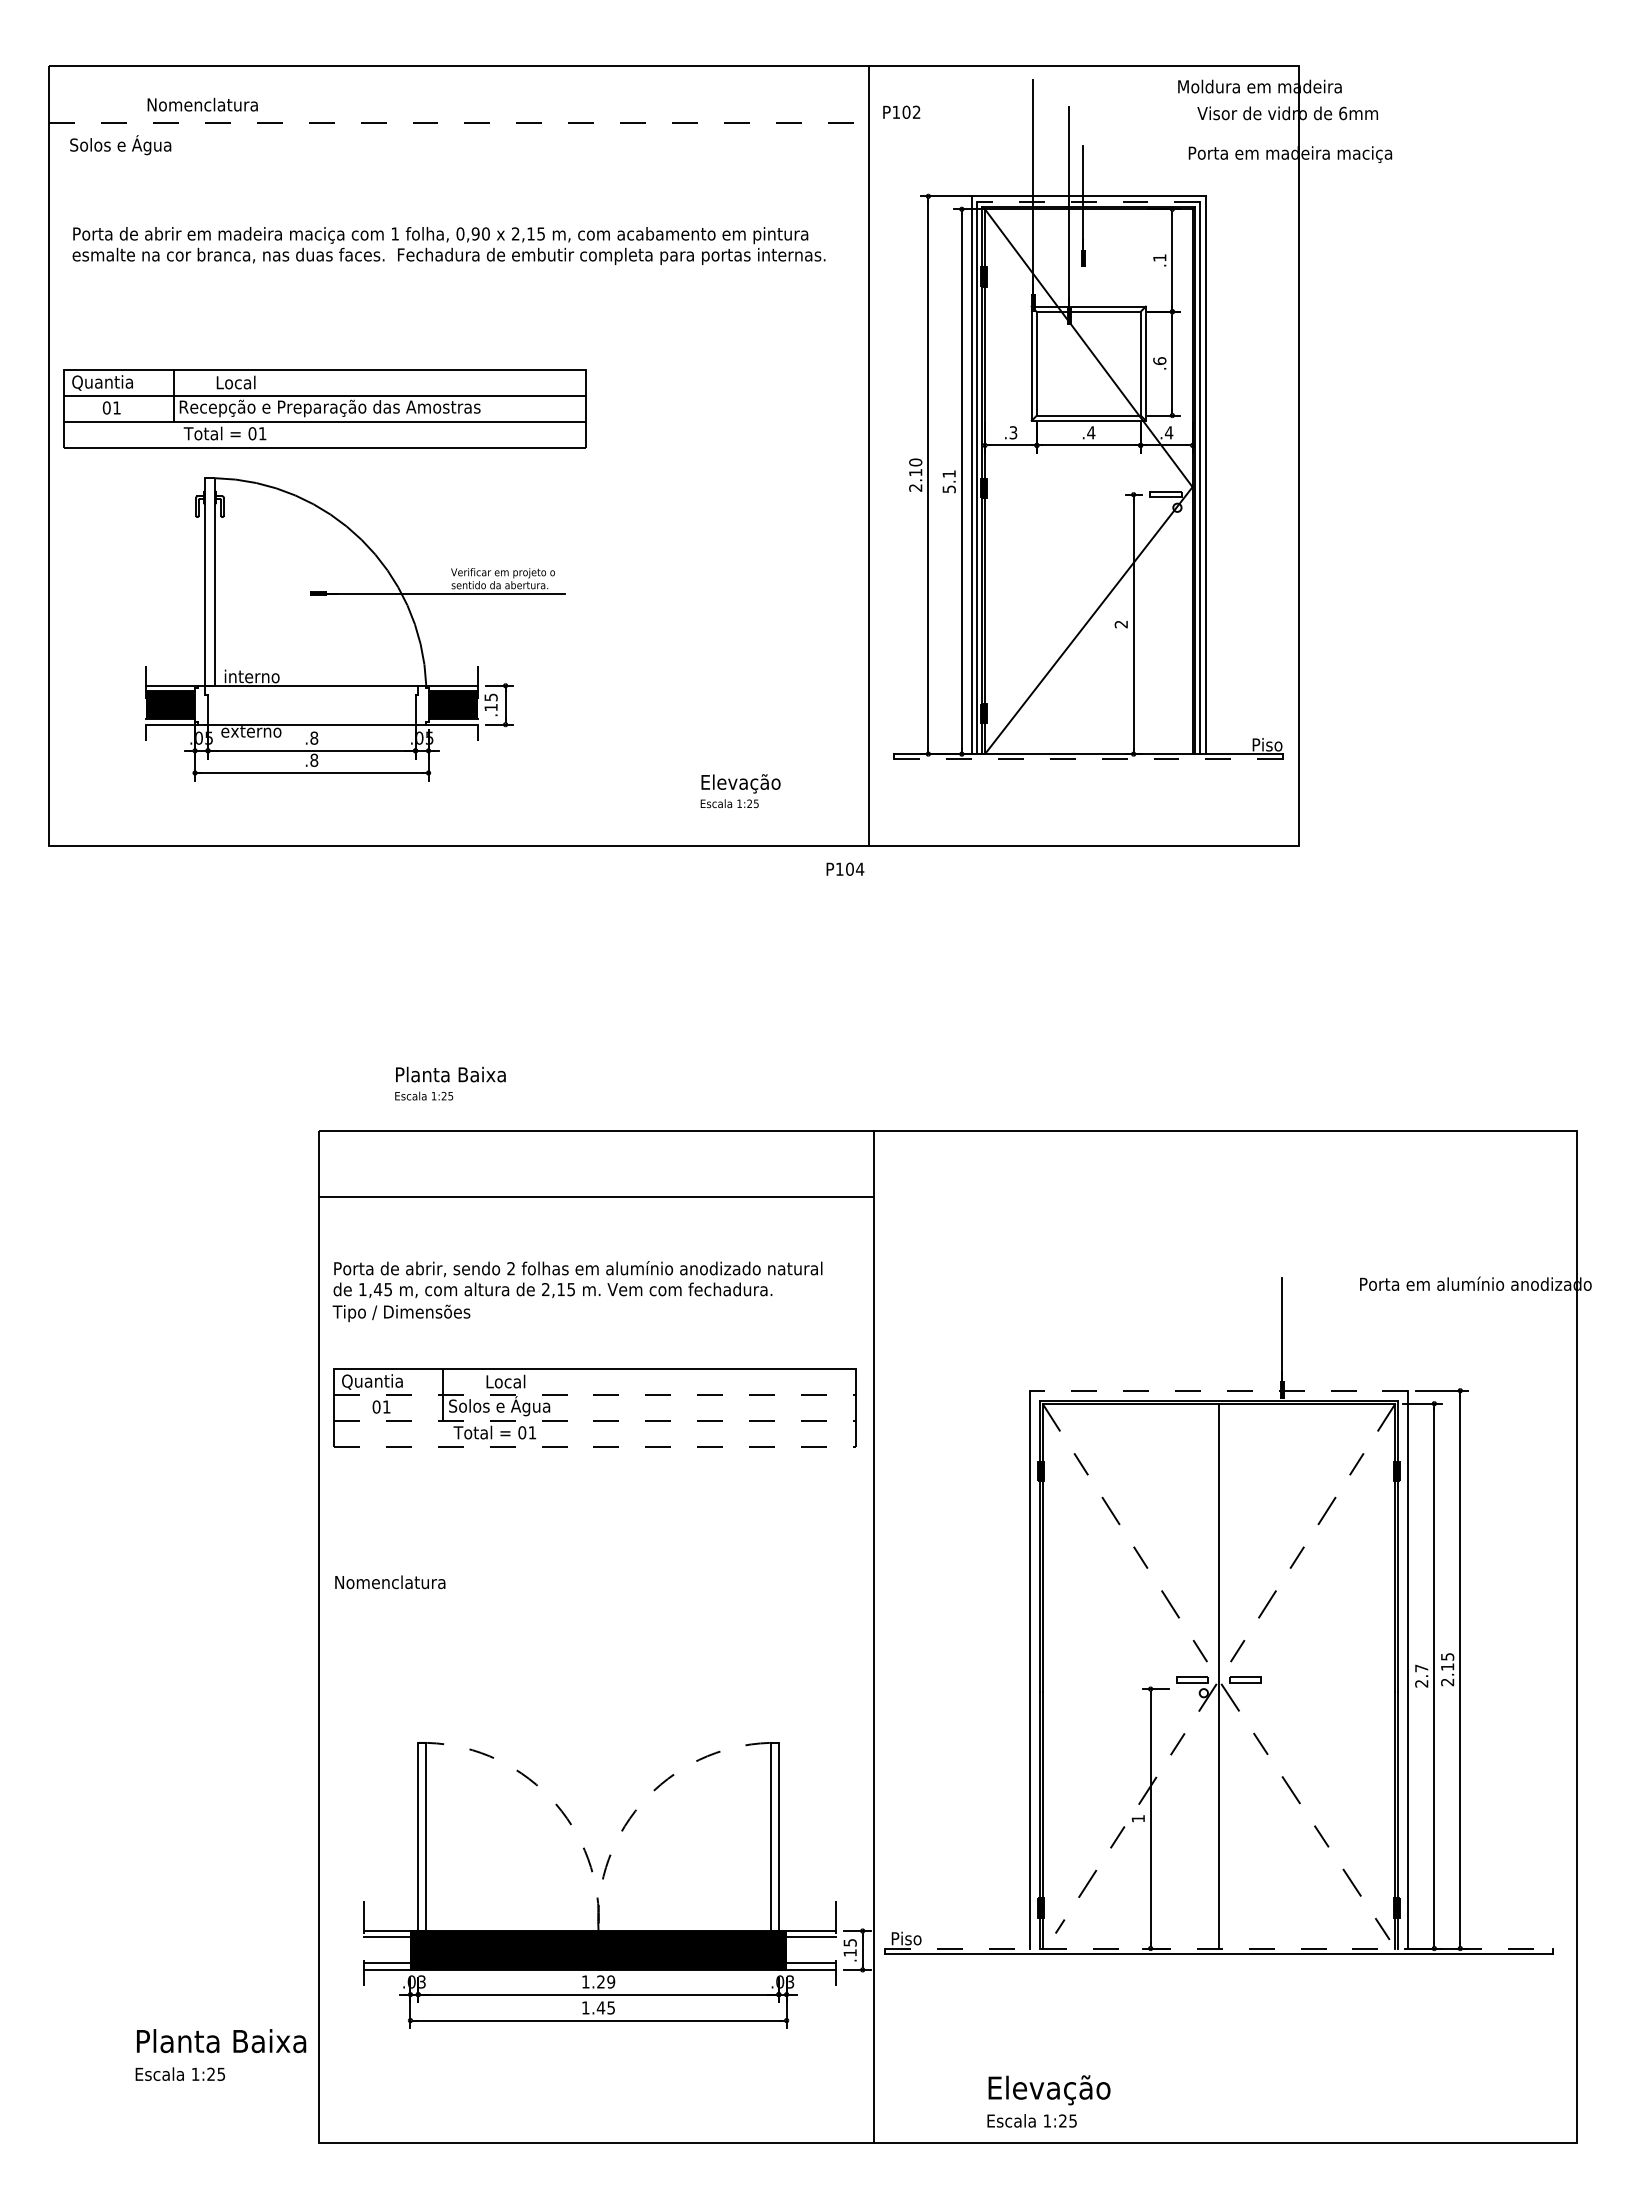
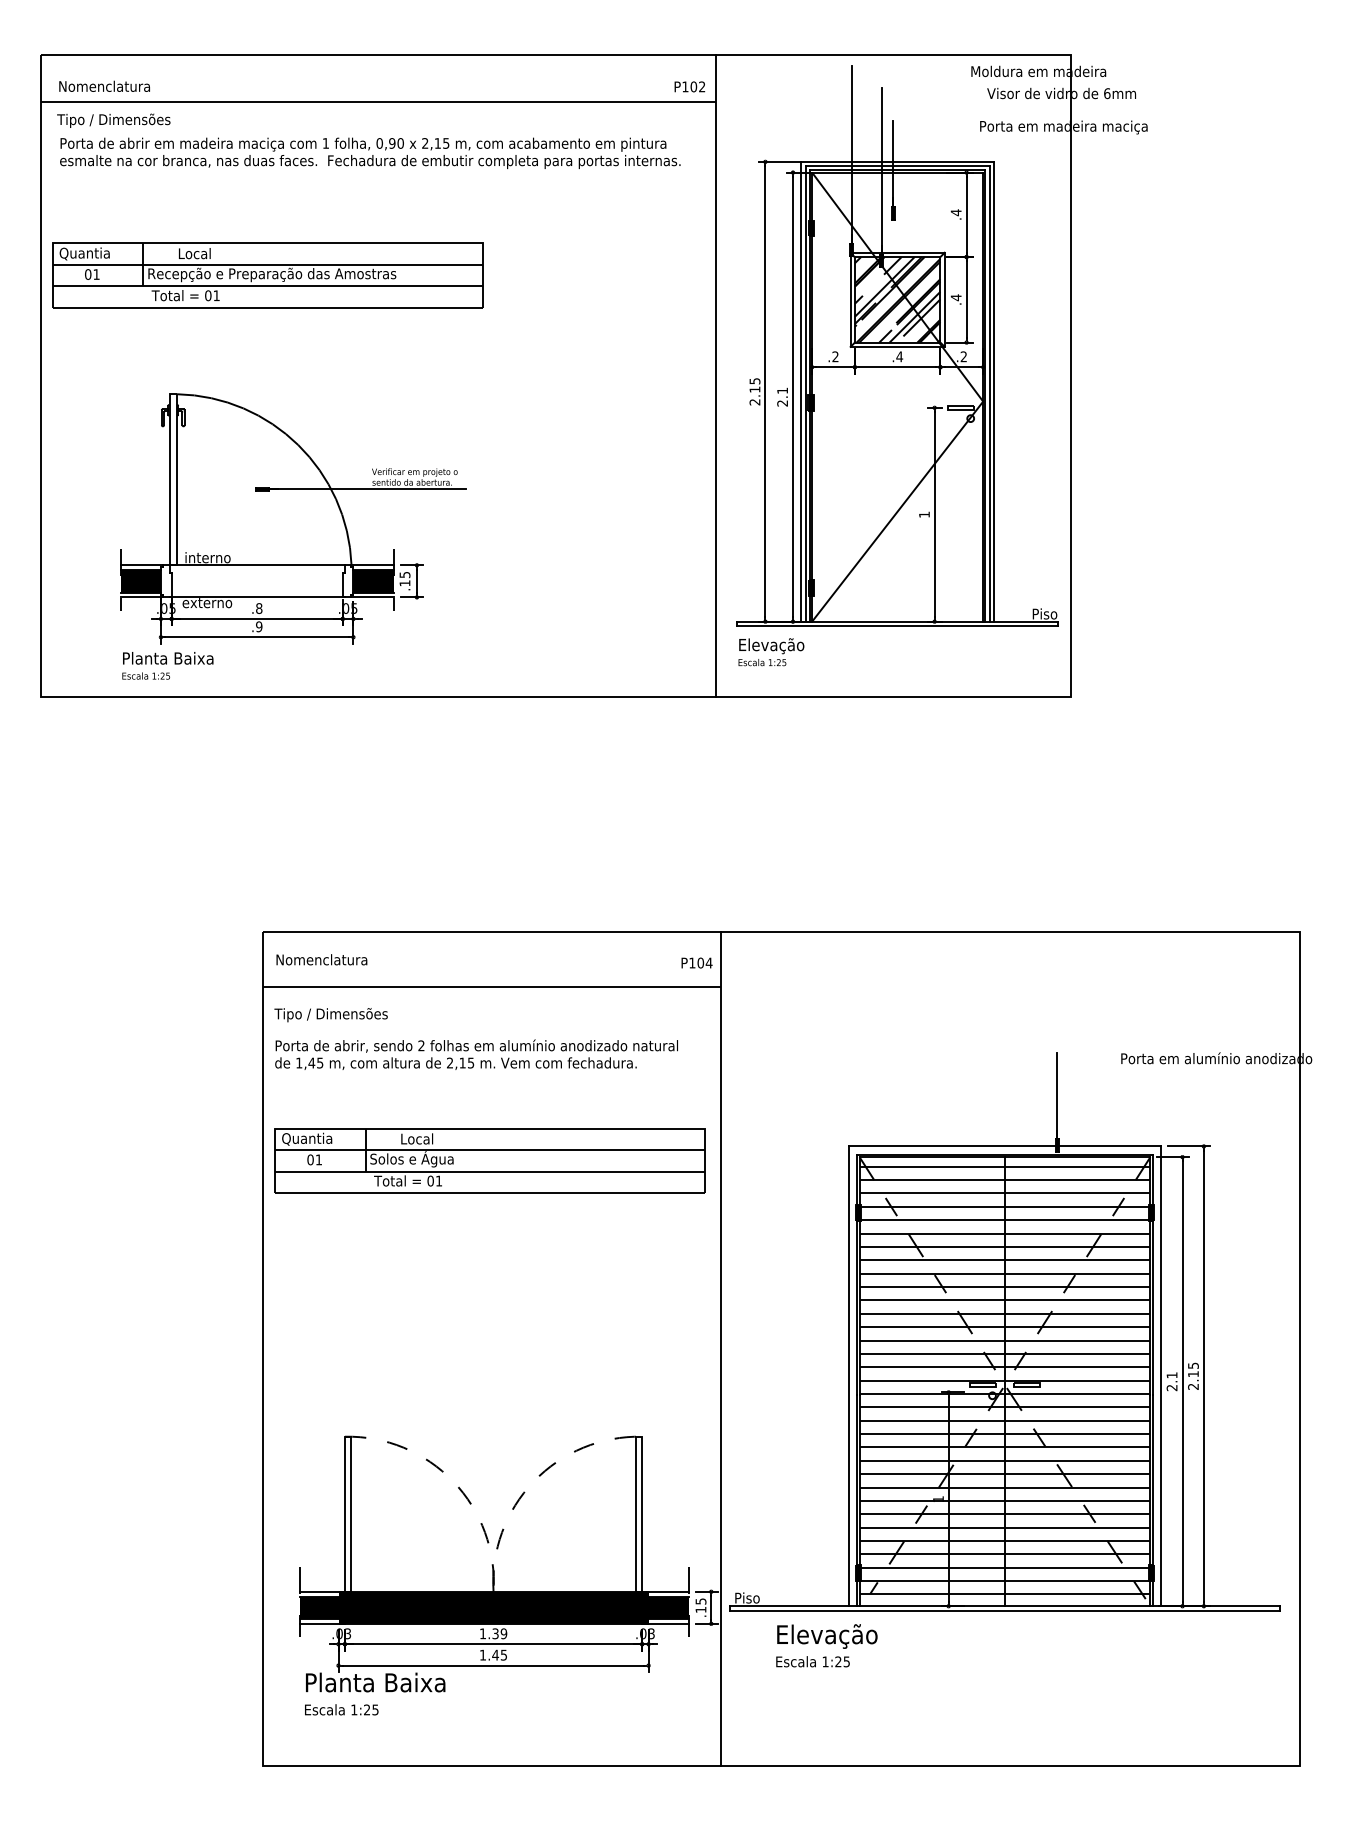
text: (202, 104) -> (104, 86), moved
text: (901, 111) -> (689, 86), moved
line: (459, 123) -> (378, 101), dashed -> solid
text: (137, 145) -> (113, 119), Solos e Água -> Tipo / Dimensões
line: (1088, 201) -> (897, 166), dashed -> solid
text: (448, 245) -> (369, 152), moved
text: (1159, 257) -> (955, 212), .1 -> .4
text: (1159, 361) -> (955, 298), .6 -> .4
hatch: (1088, 363) -> (897, 299), added
part: (324, 408) -> (267, 274), moved
text: (1013, 432) -> (835, 356), .3 -> .2
text: (1168, 432) -> (963, 356), .4 -> .2
text: (915, 462) -> (754, 381), 2.10 -> 2.15
text: (948, 489) -> (782, 403), 5.1 -> 2.1
text: (1120, 624) -> (923, 514), 2 -> 1
text: (314, 759) -> (259, 626), .8 -> .9
line: (1088, 759) -> (897, 626), dashed -> solid
text: (740, 791) -> (771, 652), moved
text: (845, 868) -> (697, 962), moved
text: (450, 1083) -> (167, 665), moved
text: (401, 1313) -> (331, 1015), moved
line: (1218, 1390) -> (1004, 1146), dashed -> solid
line: (594, 1395) -> (490, 1150), dashed -> solid
line: (594, 1421) -> (490, 1171), dashed -> solid
line: (594, 1447) -> (490, 1193), dashed -> solid
text: (390, 1582) -> (322, 959), moved
text: (1421, 1668) -> (1171, 1375), 2.7 -> 2.1
hatch: (1218, 1674) -> (1004, 1380), added
line: (1219, 1948) -> (1005, 1606), dashed -> solid
fill: (386, 1950) -> (318, 1607), added
fill: (810, 1950) -> (668, 1607), added
text: (600, 1981) -> (495, 1633), 1.29 -> 1.39
text: (220, 2054) -> (374, 1693), moved
text: (1048, 2101) -> (826, 1645), moved

